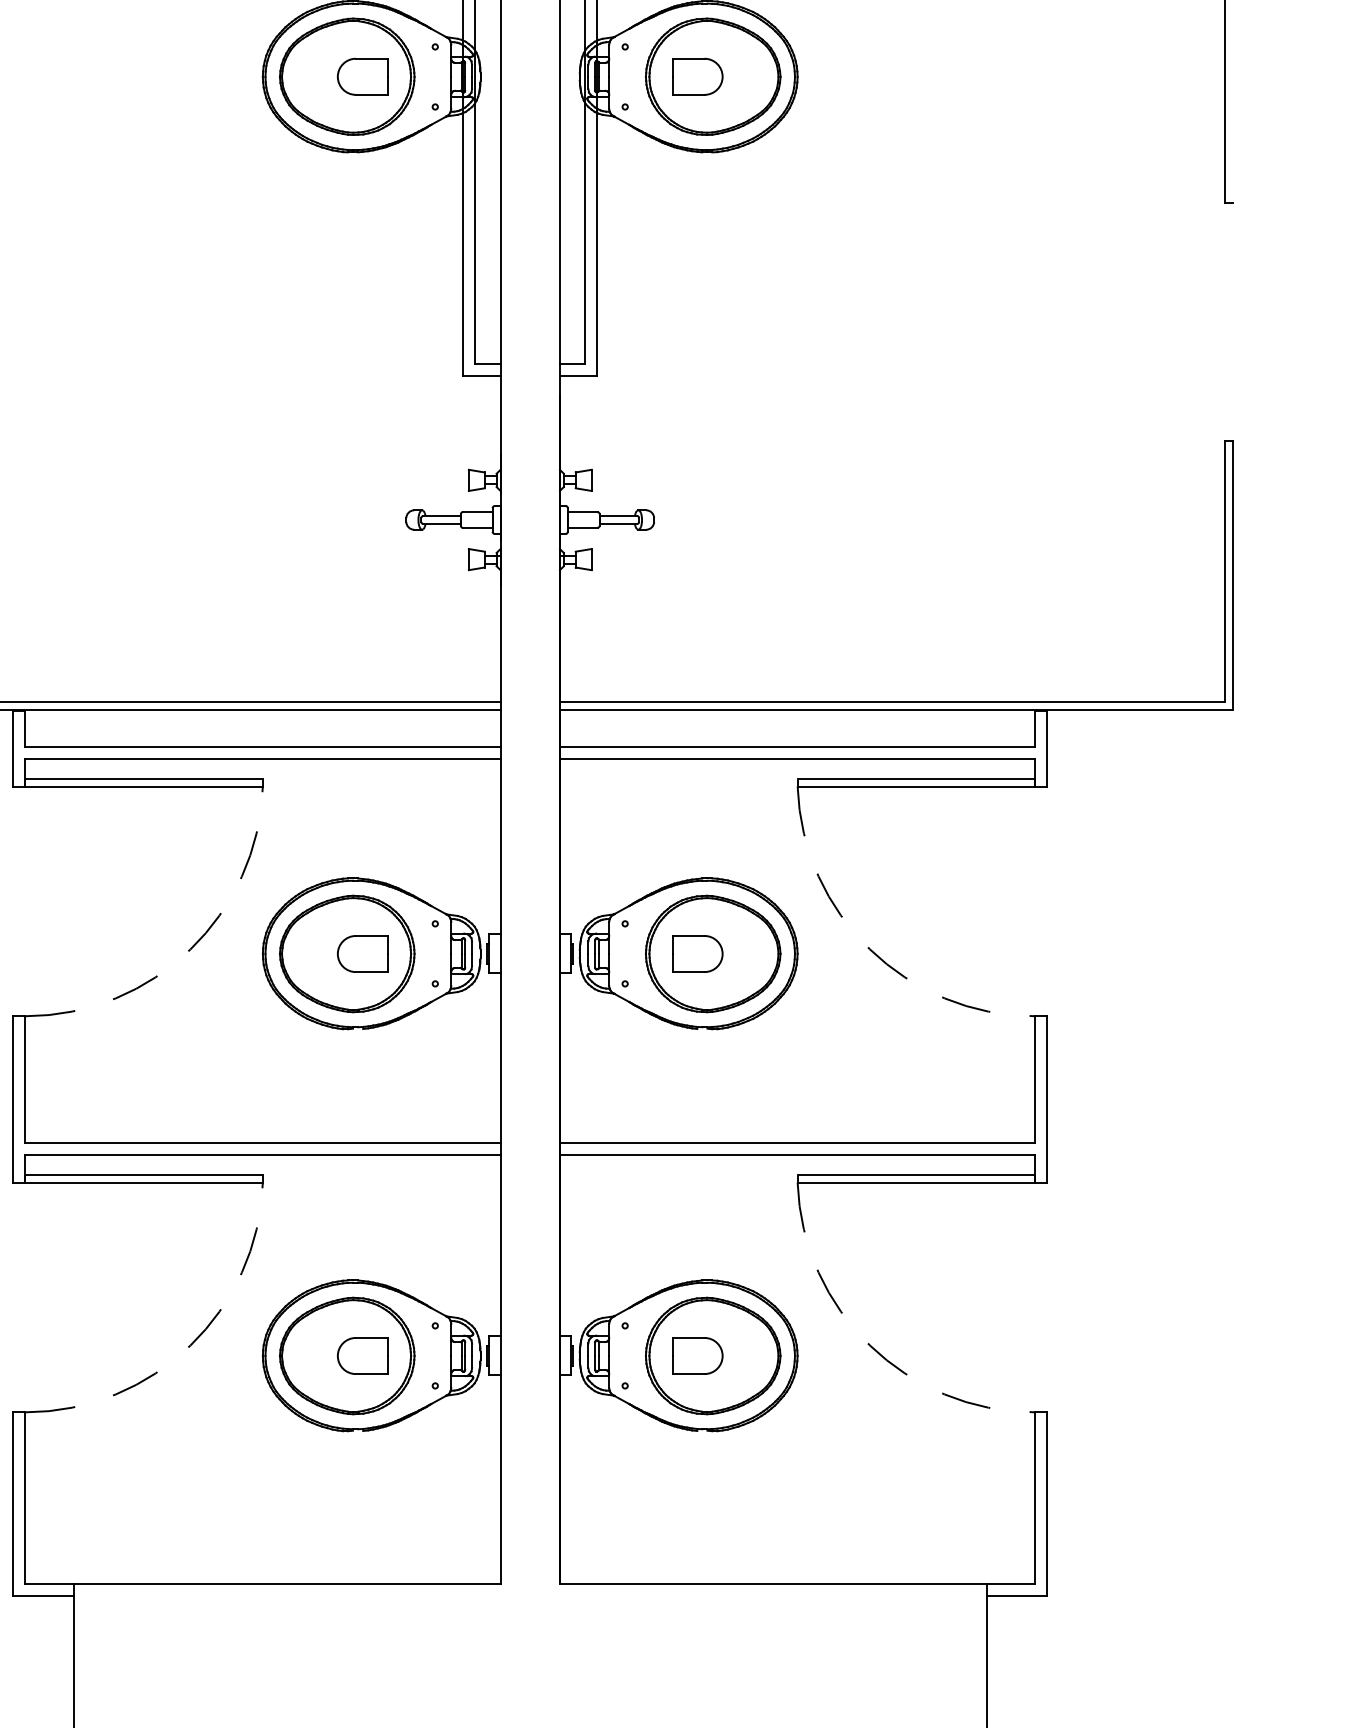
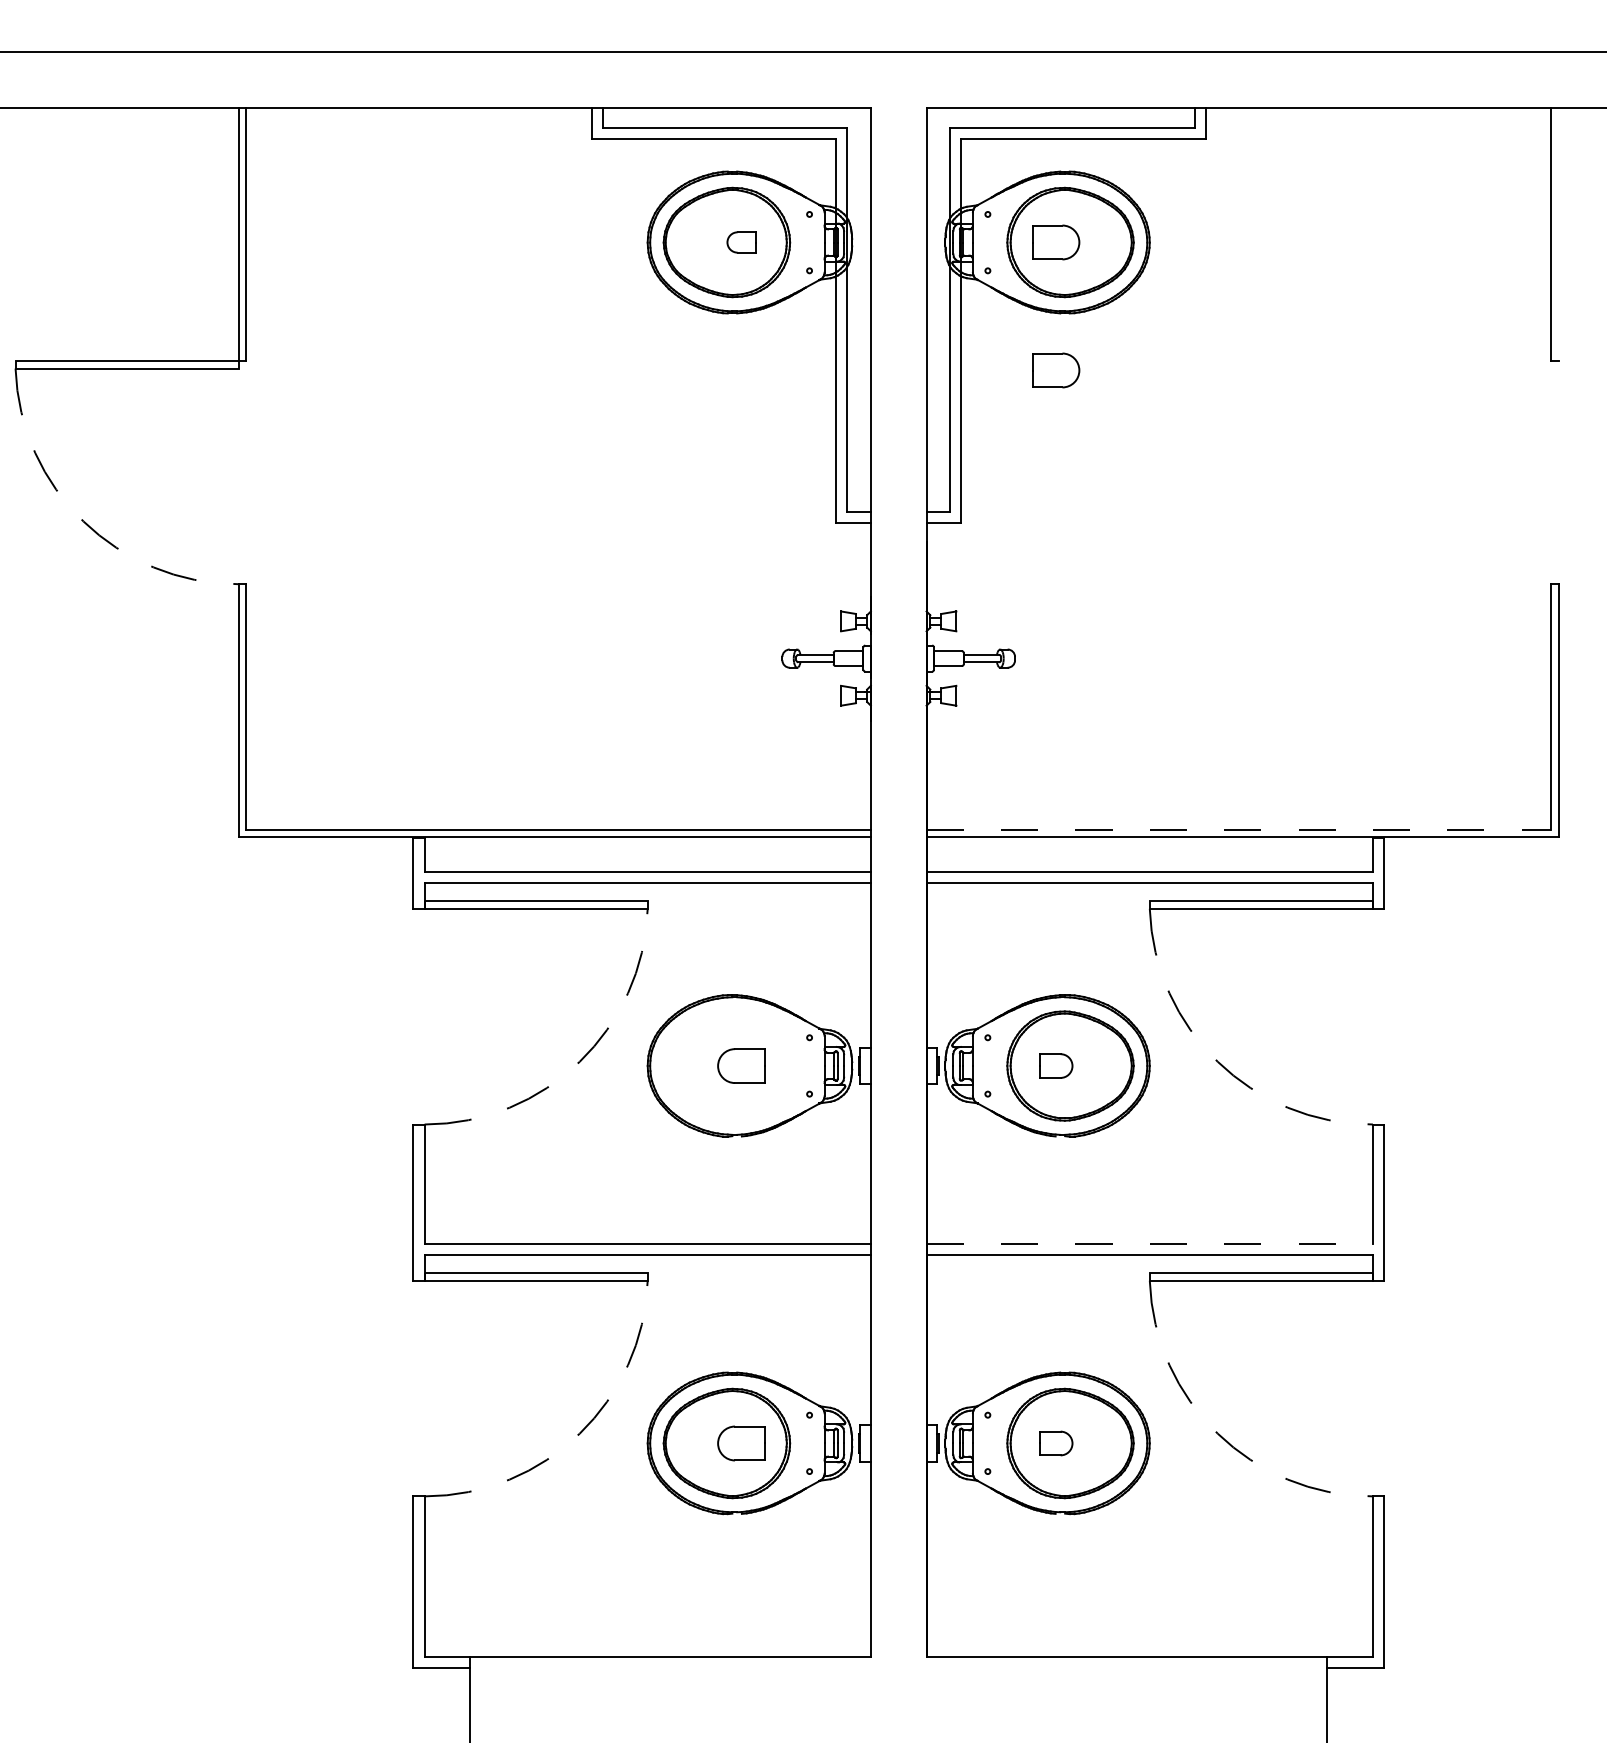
part: (362, 76) -> (741, 242), size x0.6
part: (698, 213) -> (1056, 370), added
line: (893, 702) -> (1239, 829), solid -> dashed
part: (346, 953) -> (726, 1065), removed
part: (698, 953) -> (1056, 1065), size x0.7
line: (798, 1142) -> (1150, 1243), solid -> dashed
part: (698, 1356) -> (1056, 1443), size x0.7

